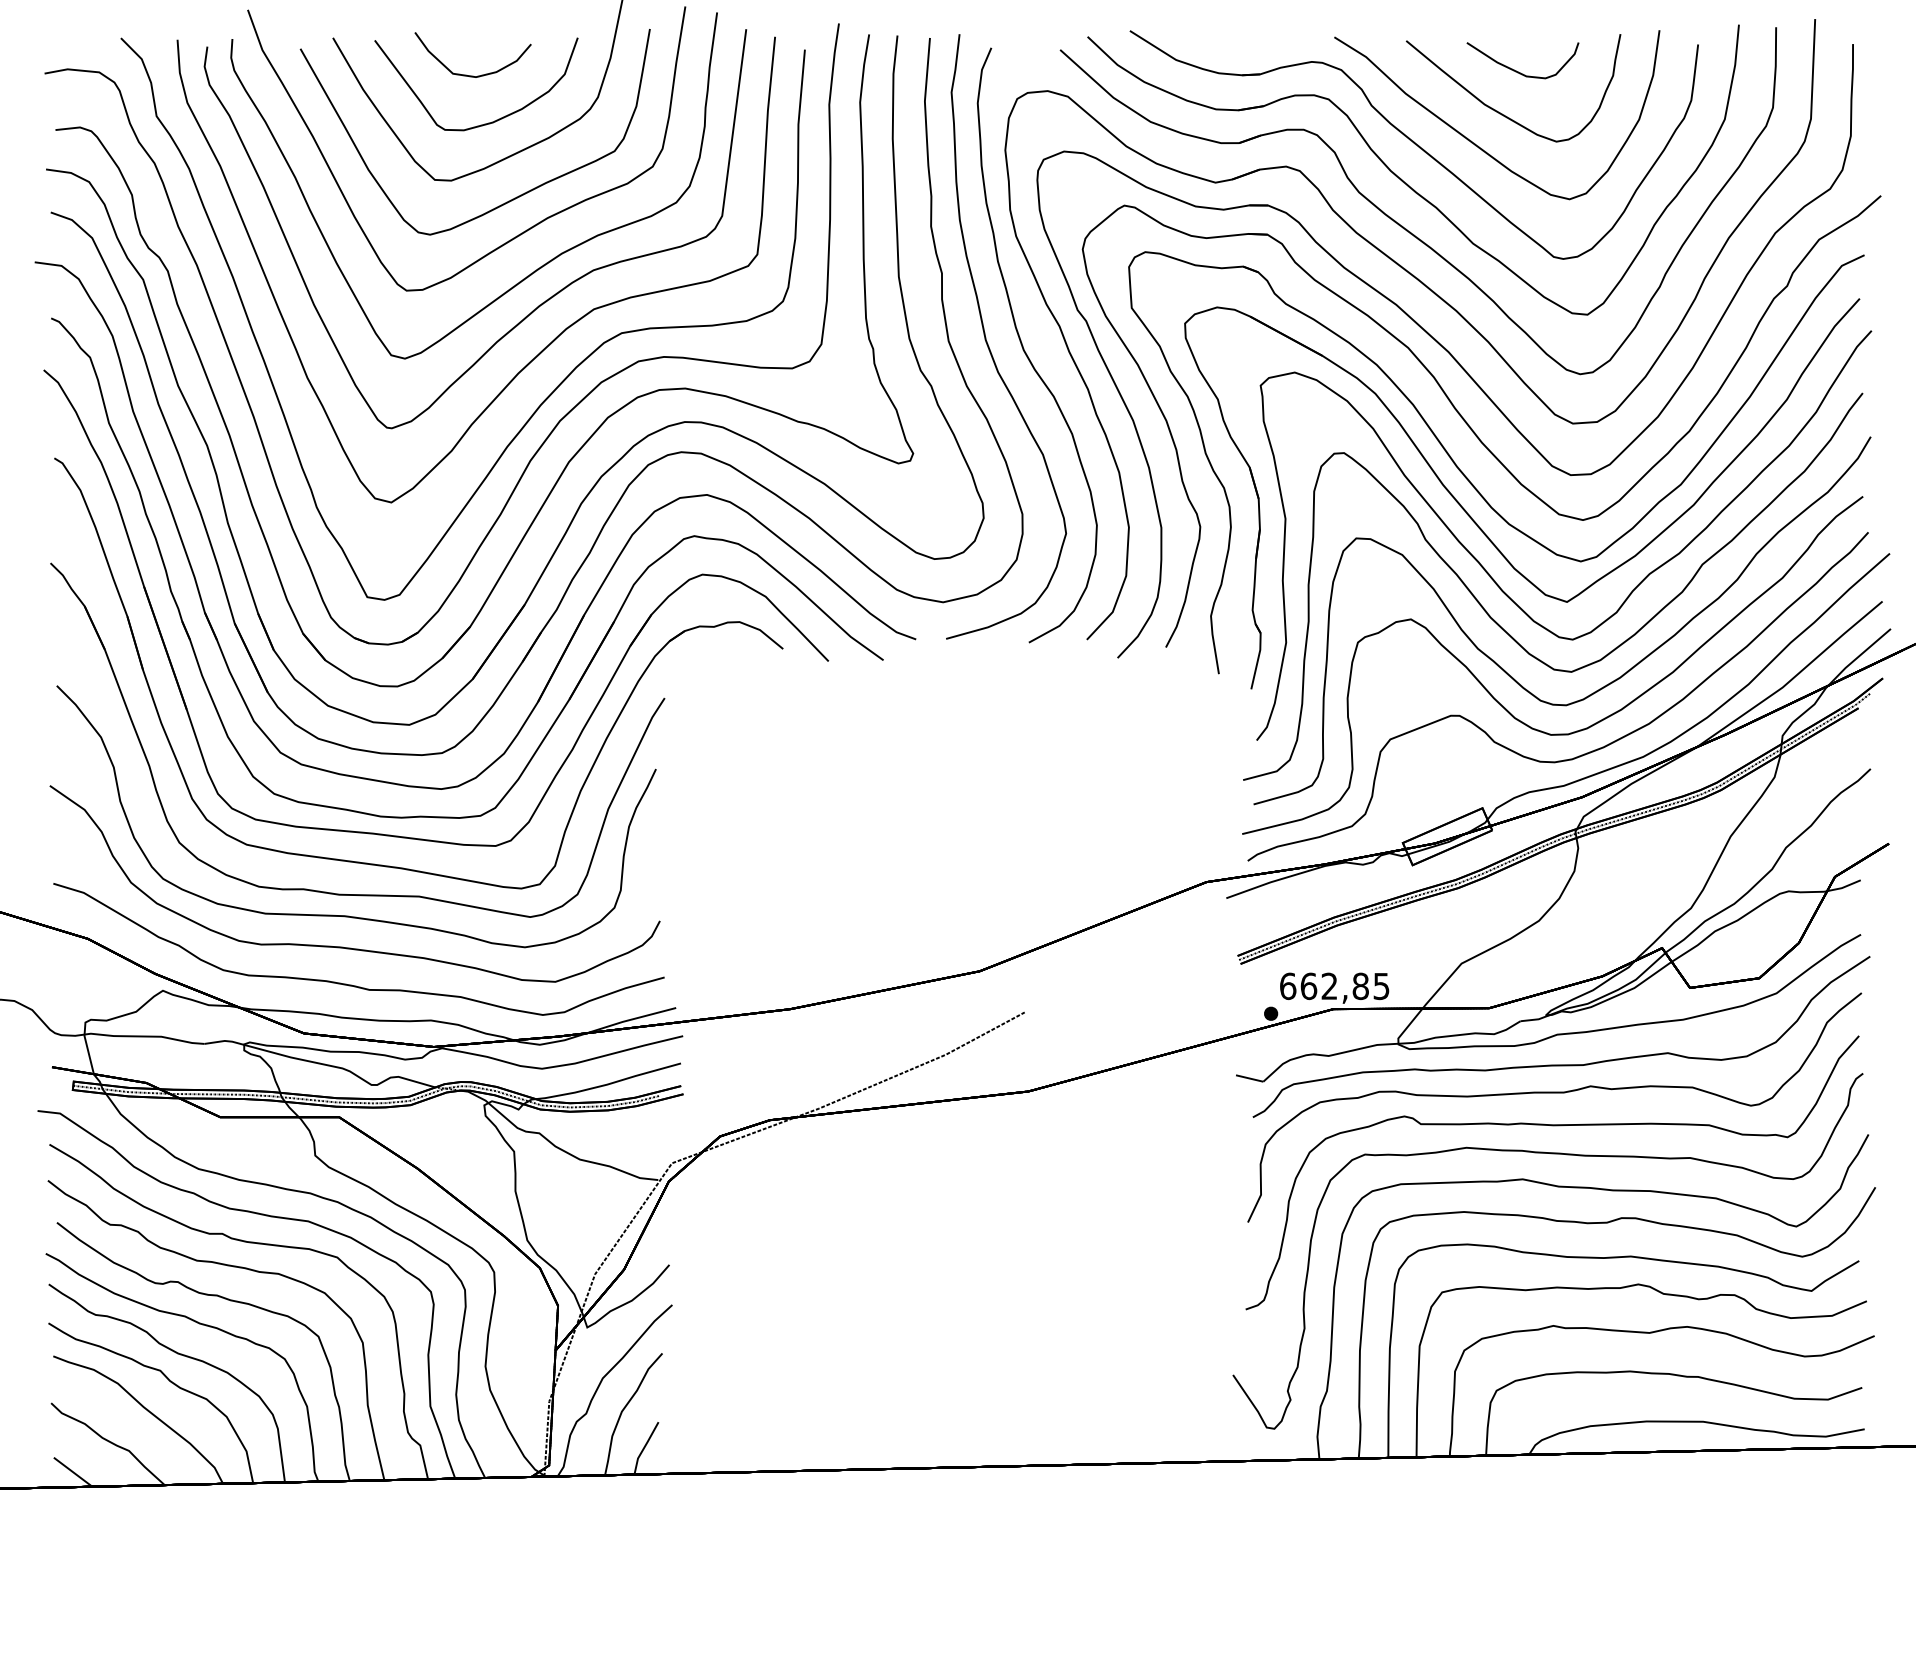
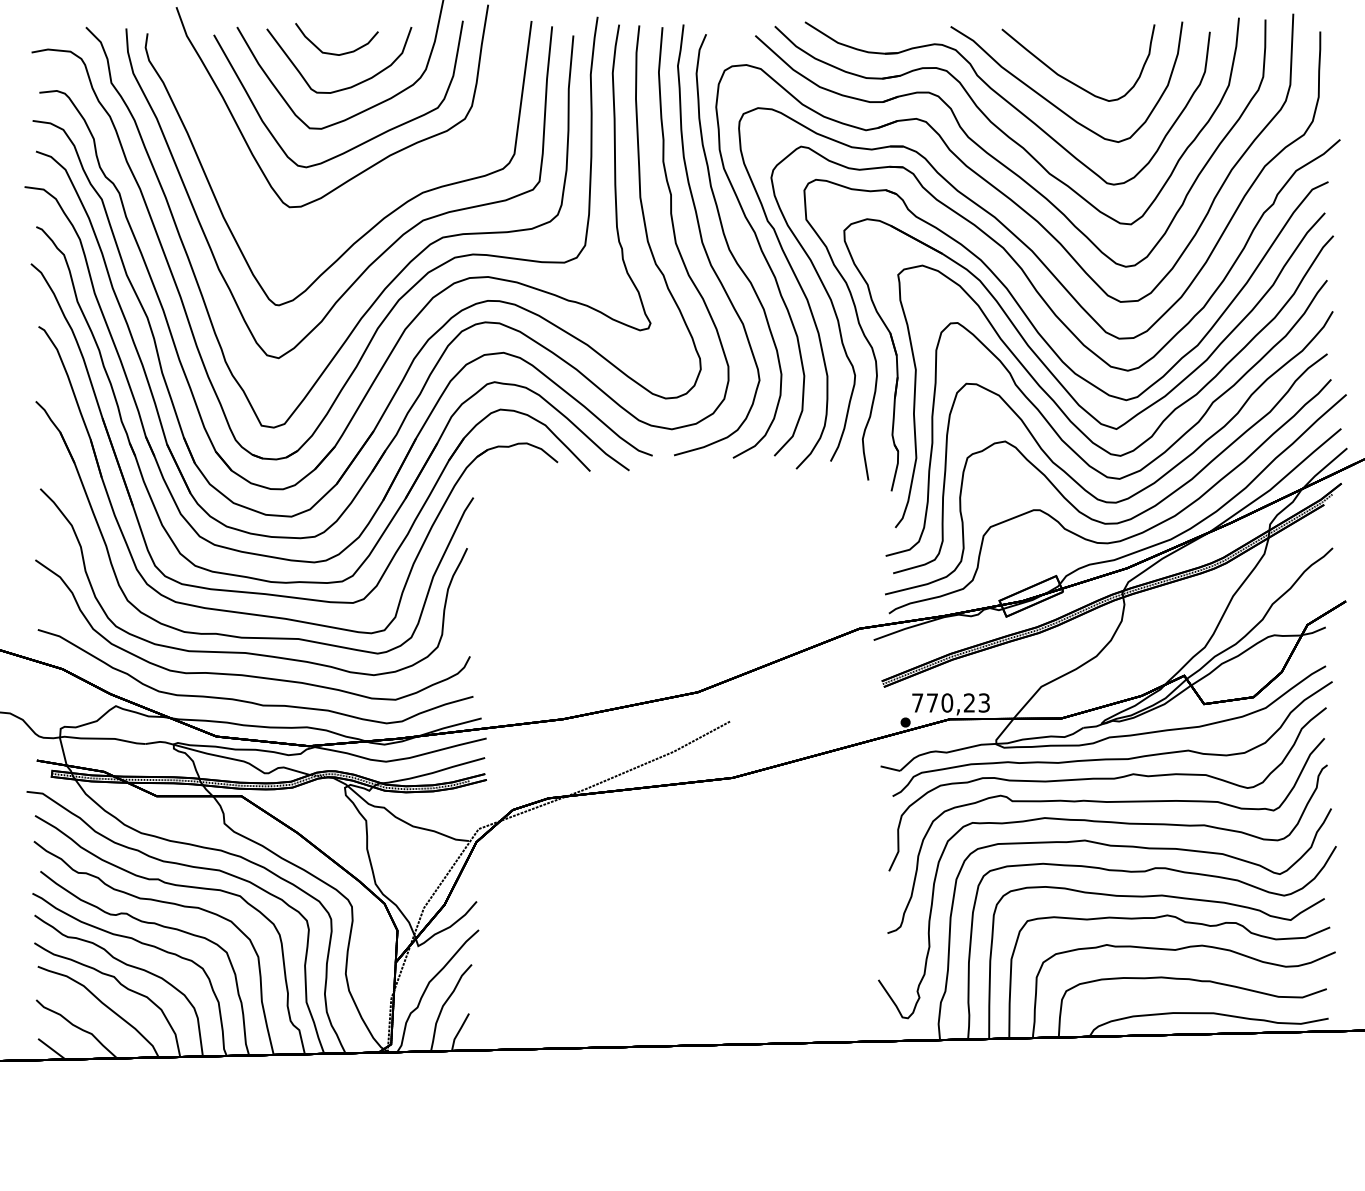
part: (1516, 70) -> (1080, 50), removed
part: (534, 270) -> (380, 192), removed
text: (1334, 986) -> (950, 703), 662,85 -> 770,23

